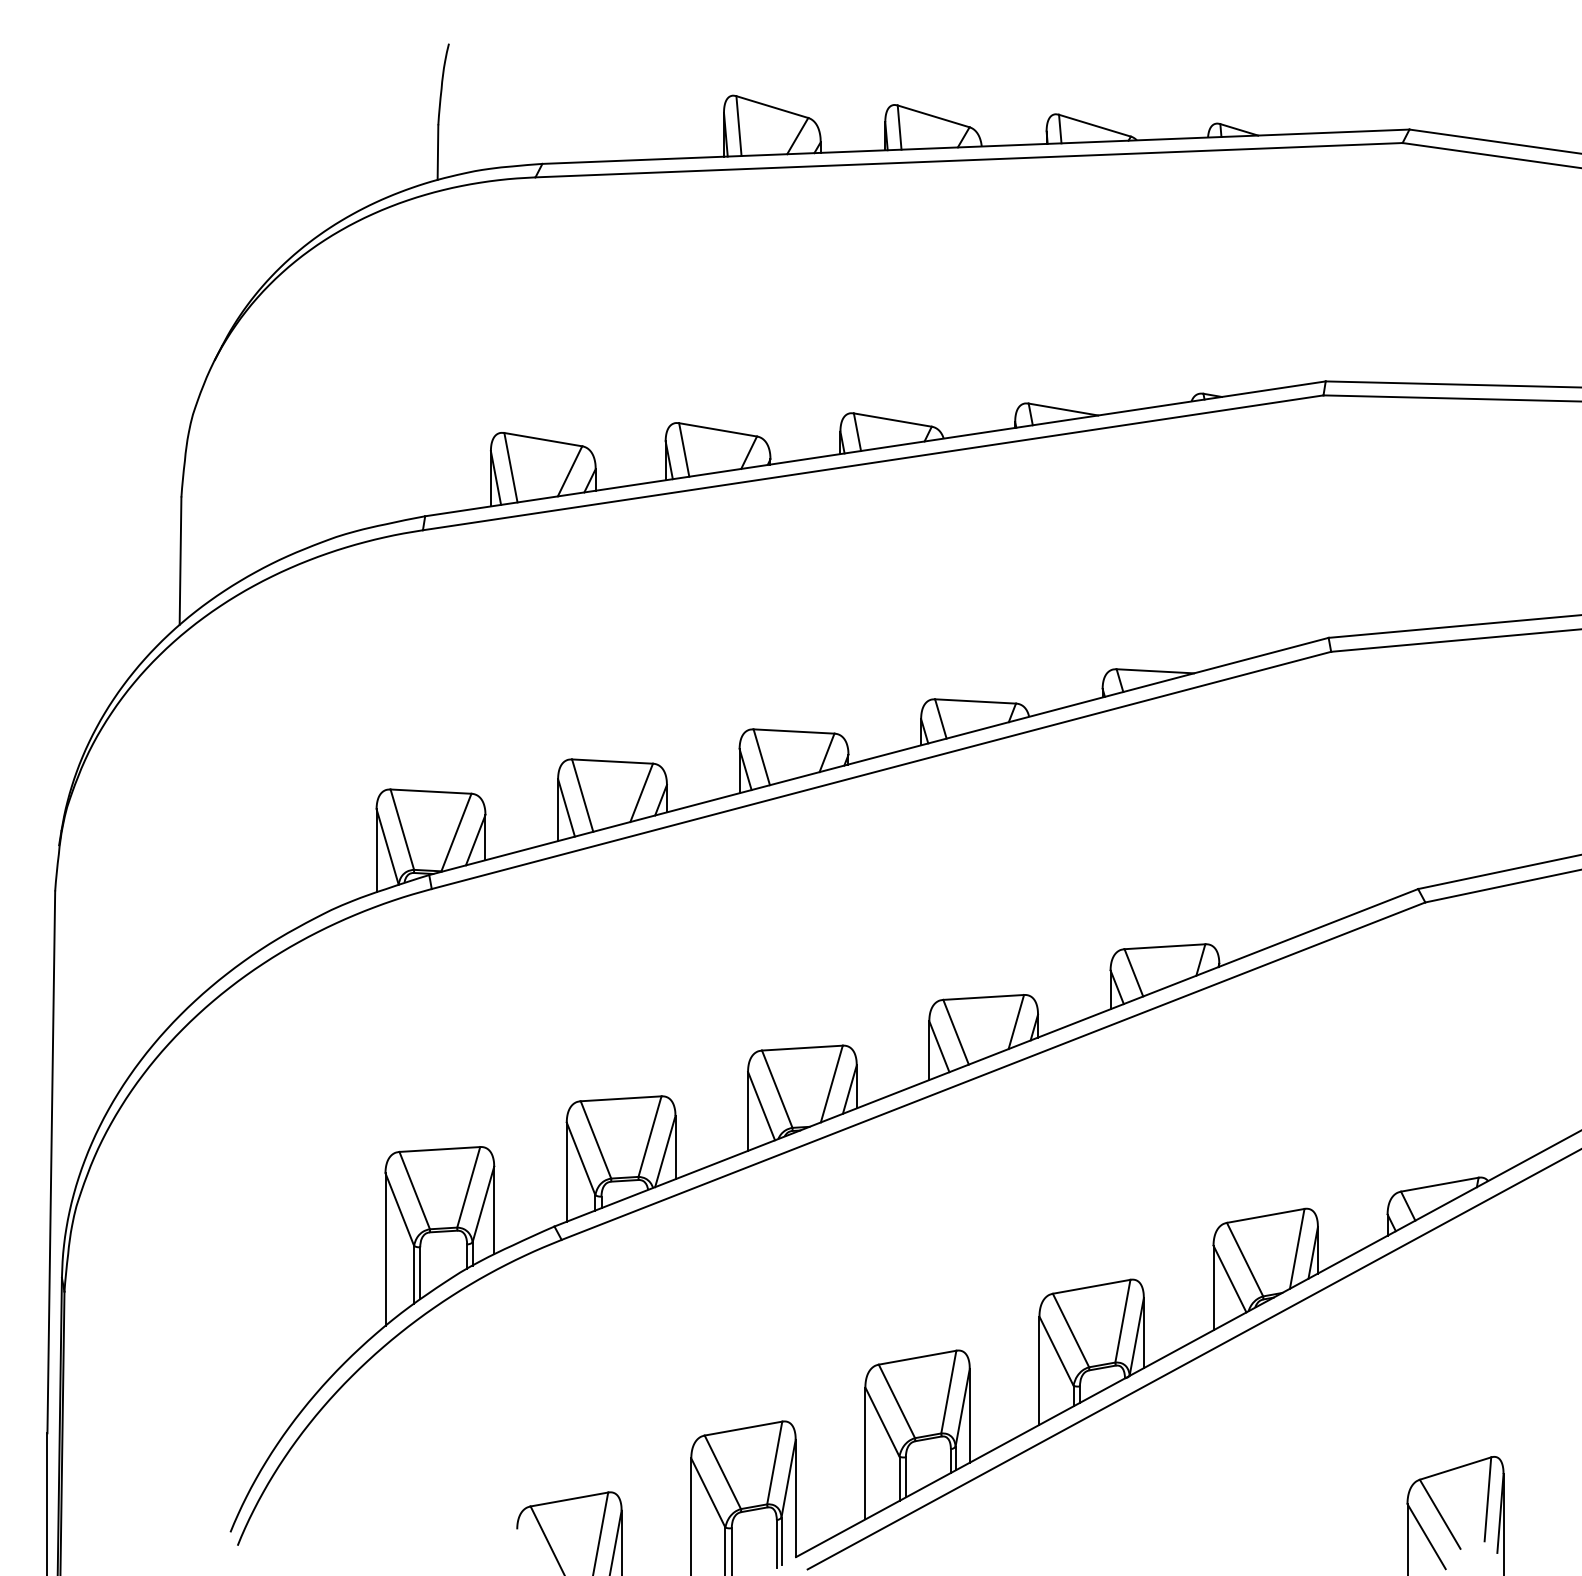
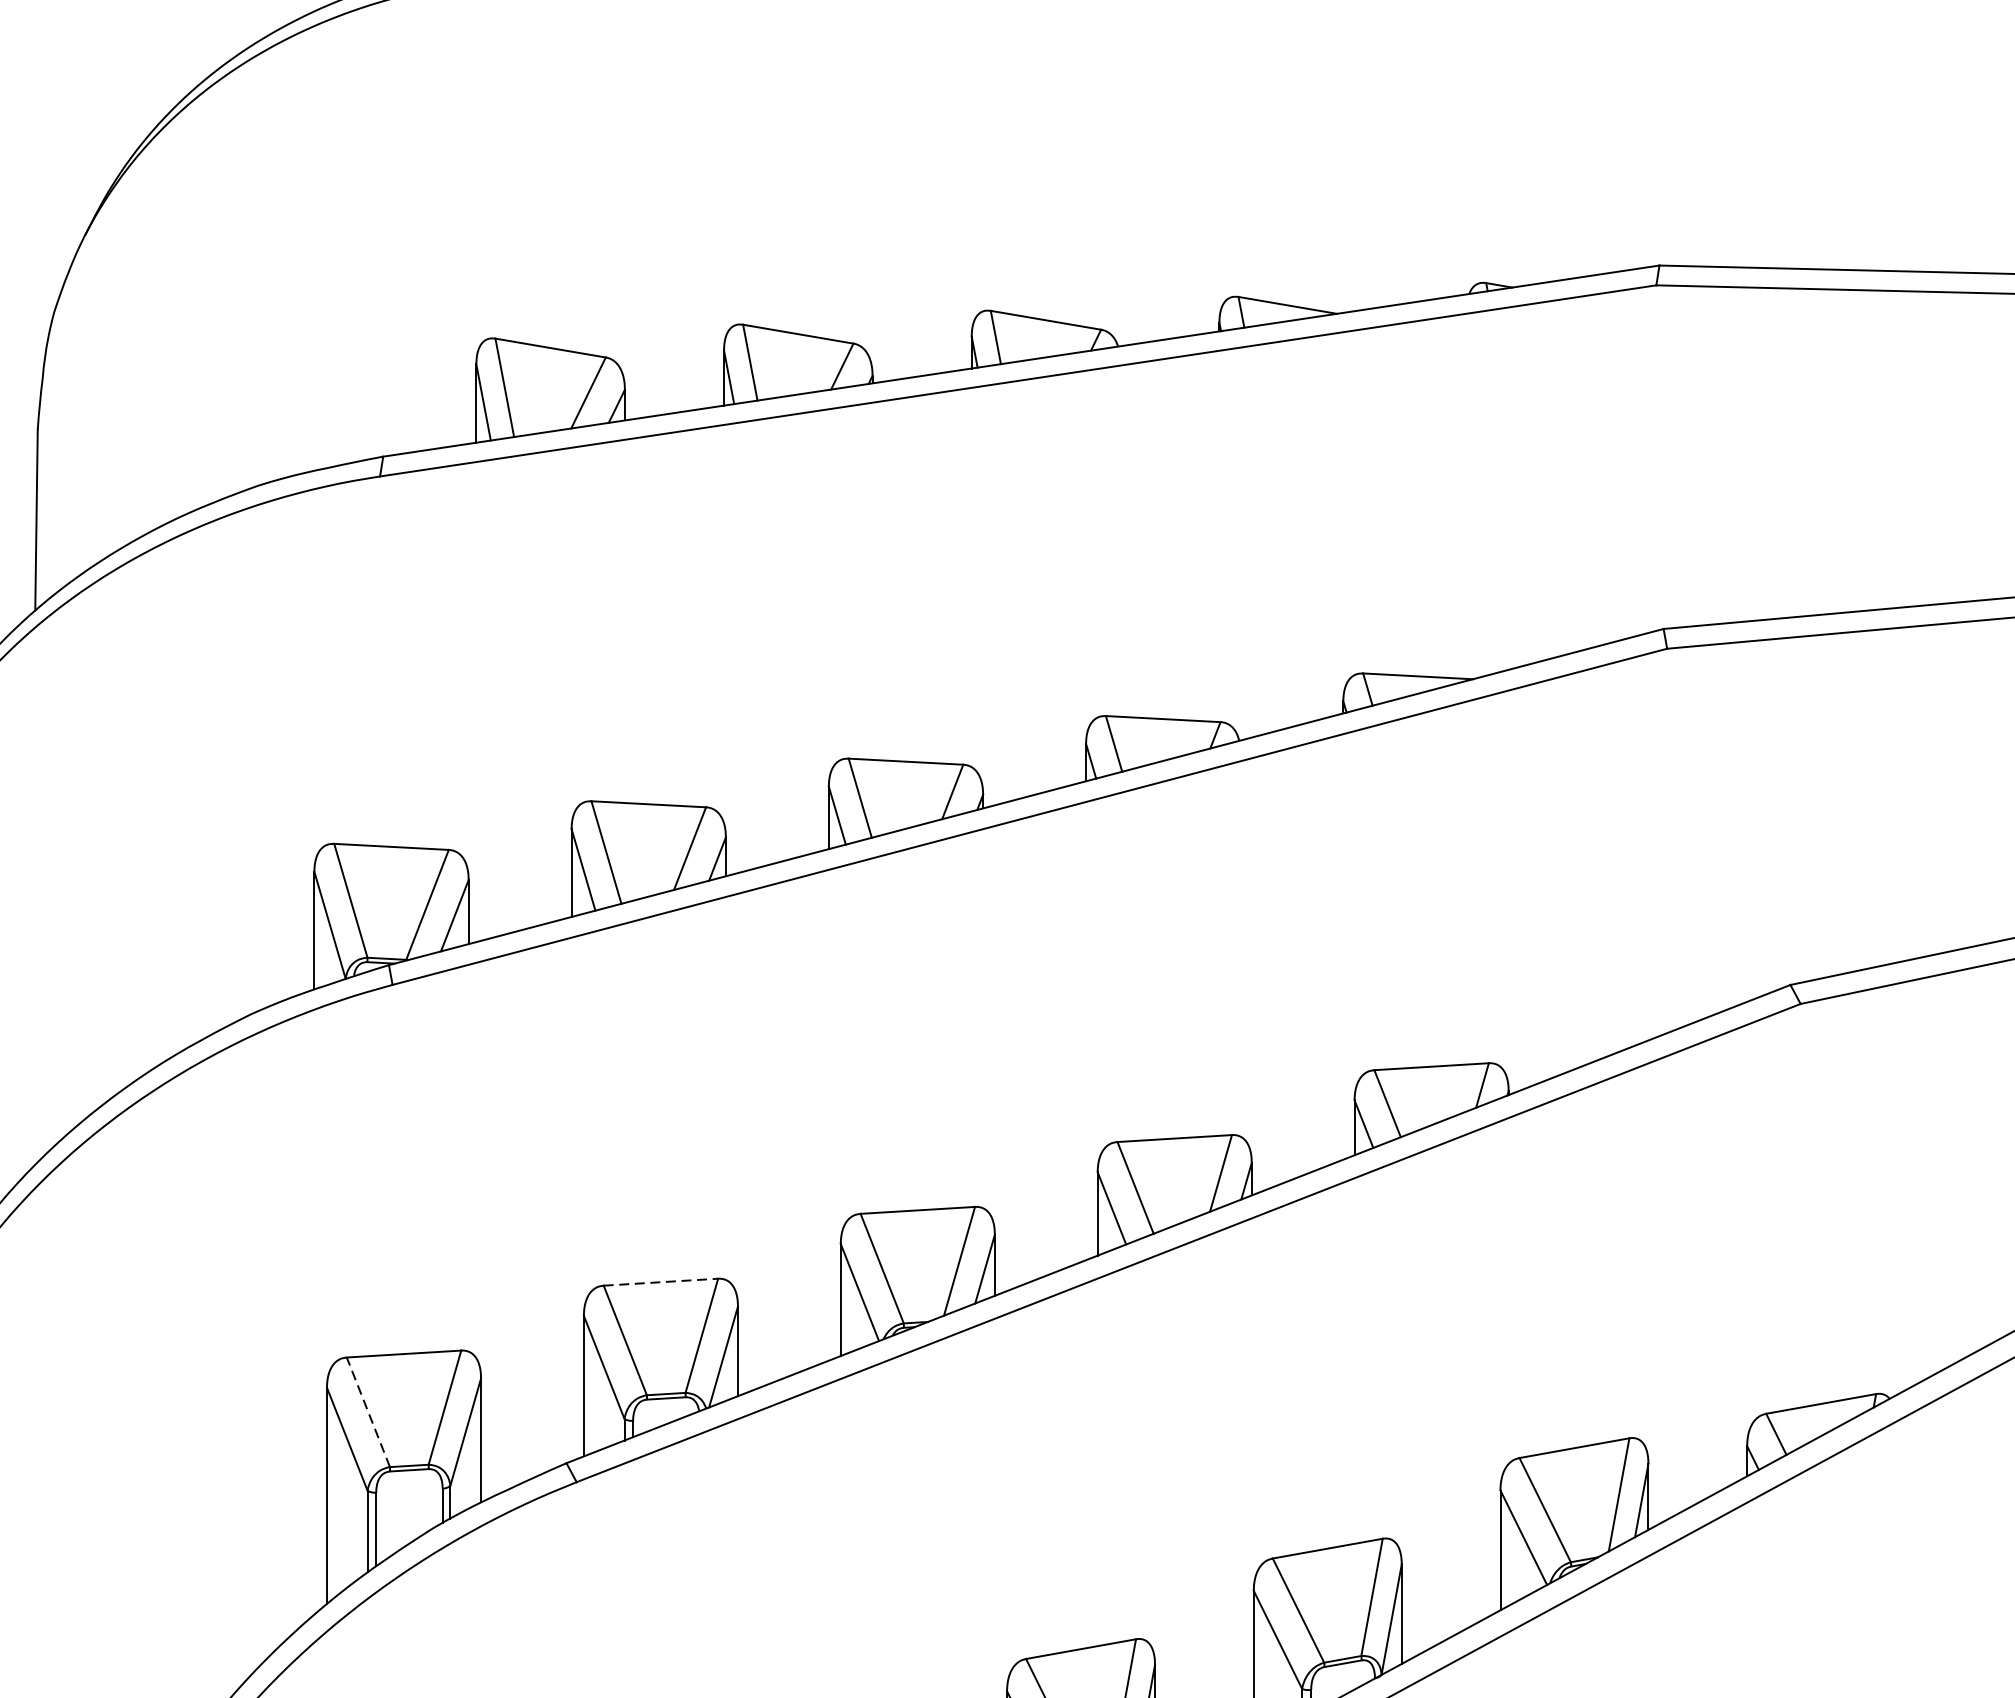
line: (621, 1098) -> (661, 1281), solid -> dashed
line: (414, 1190) -> (368, 1412), solid -> dashed

